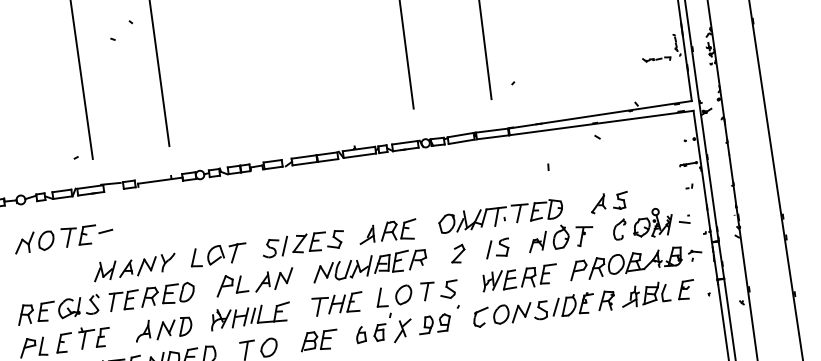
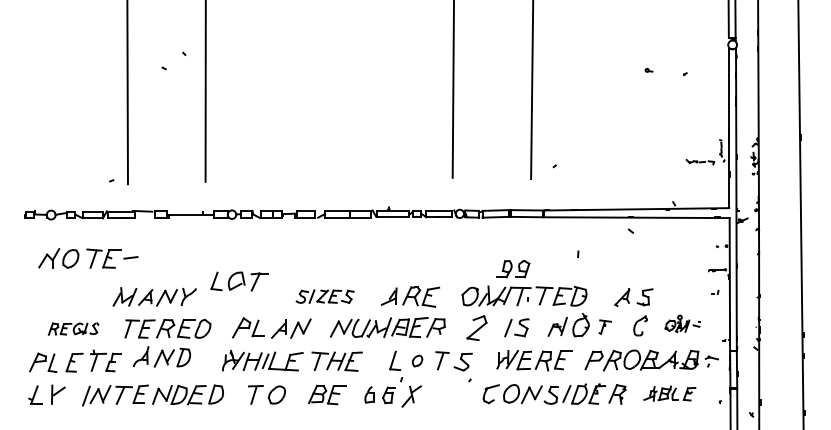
part: (661, 221) -> (682, 323), size x0.6
part: (585, 235) -> (605, 326), size x0.7
part: (302, 243) -> (324, 296), size x0.7
part: (457, 253) -> (476, 327), size x1.4
part: (218, 255) -> (239, 281), moved
part: (657, 292) -> (669, 393), size x0.7
part: (403, 294) -> (417, 360), size x0.6
part: (337, 304) -> (336, 361), moved
part: (58, 309) -> (73, 328), size x0.6
part: (434, 323) -> (513, 268), moved
part: (162, 328) -> (161, 356), moved

